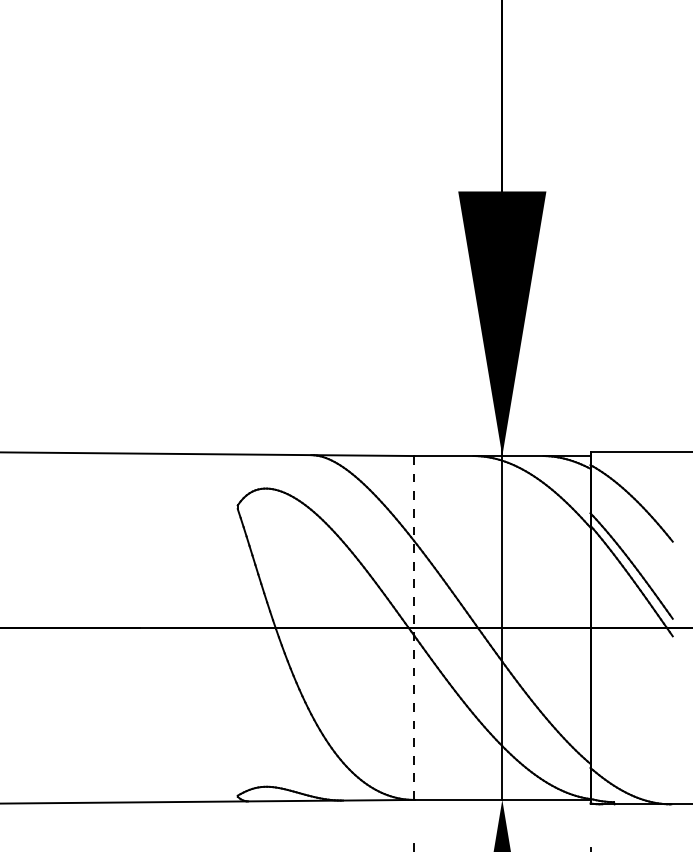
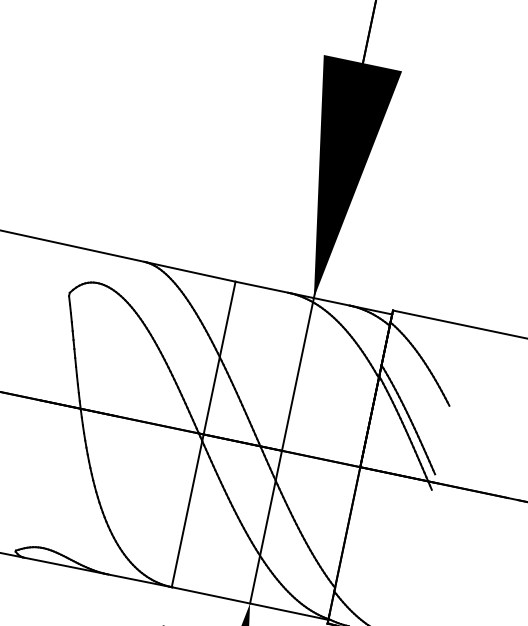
line: (414, 627) -> (204, 434), dashed -> solid

